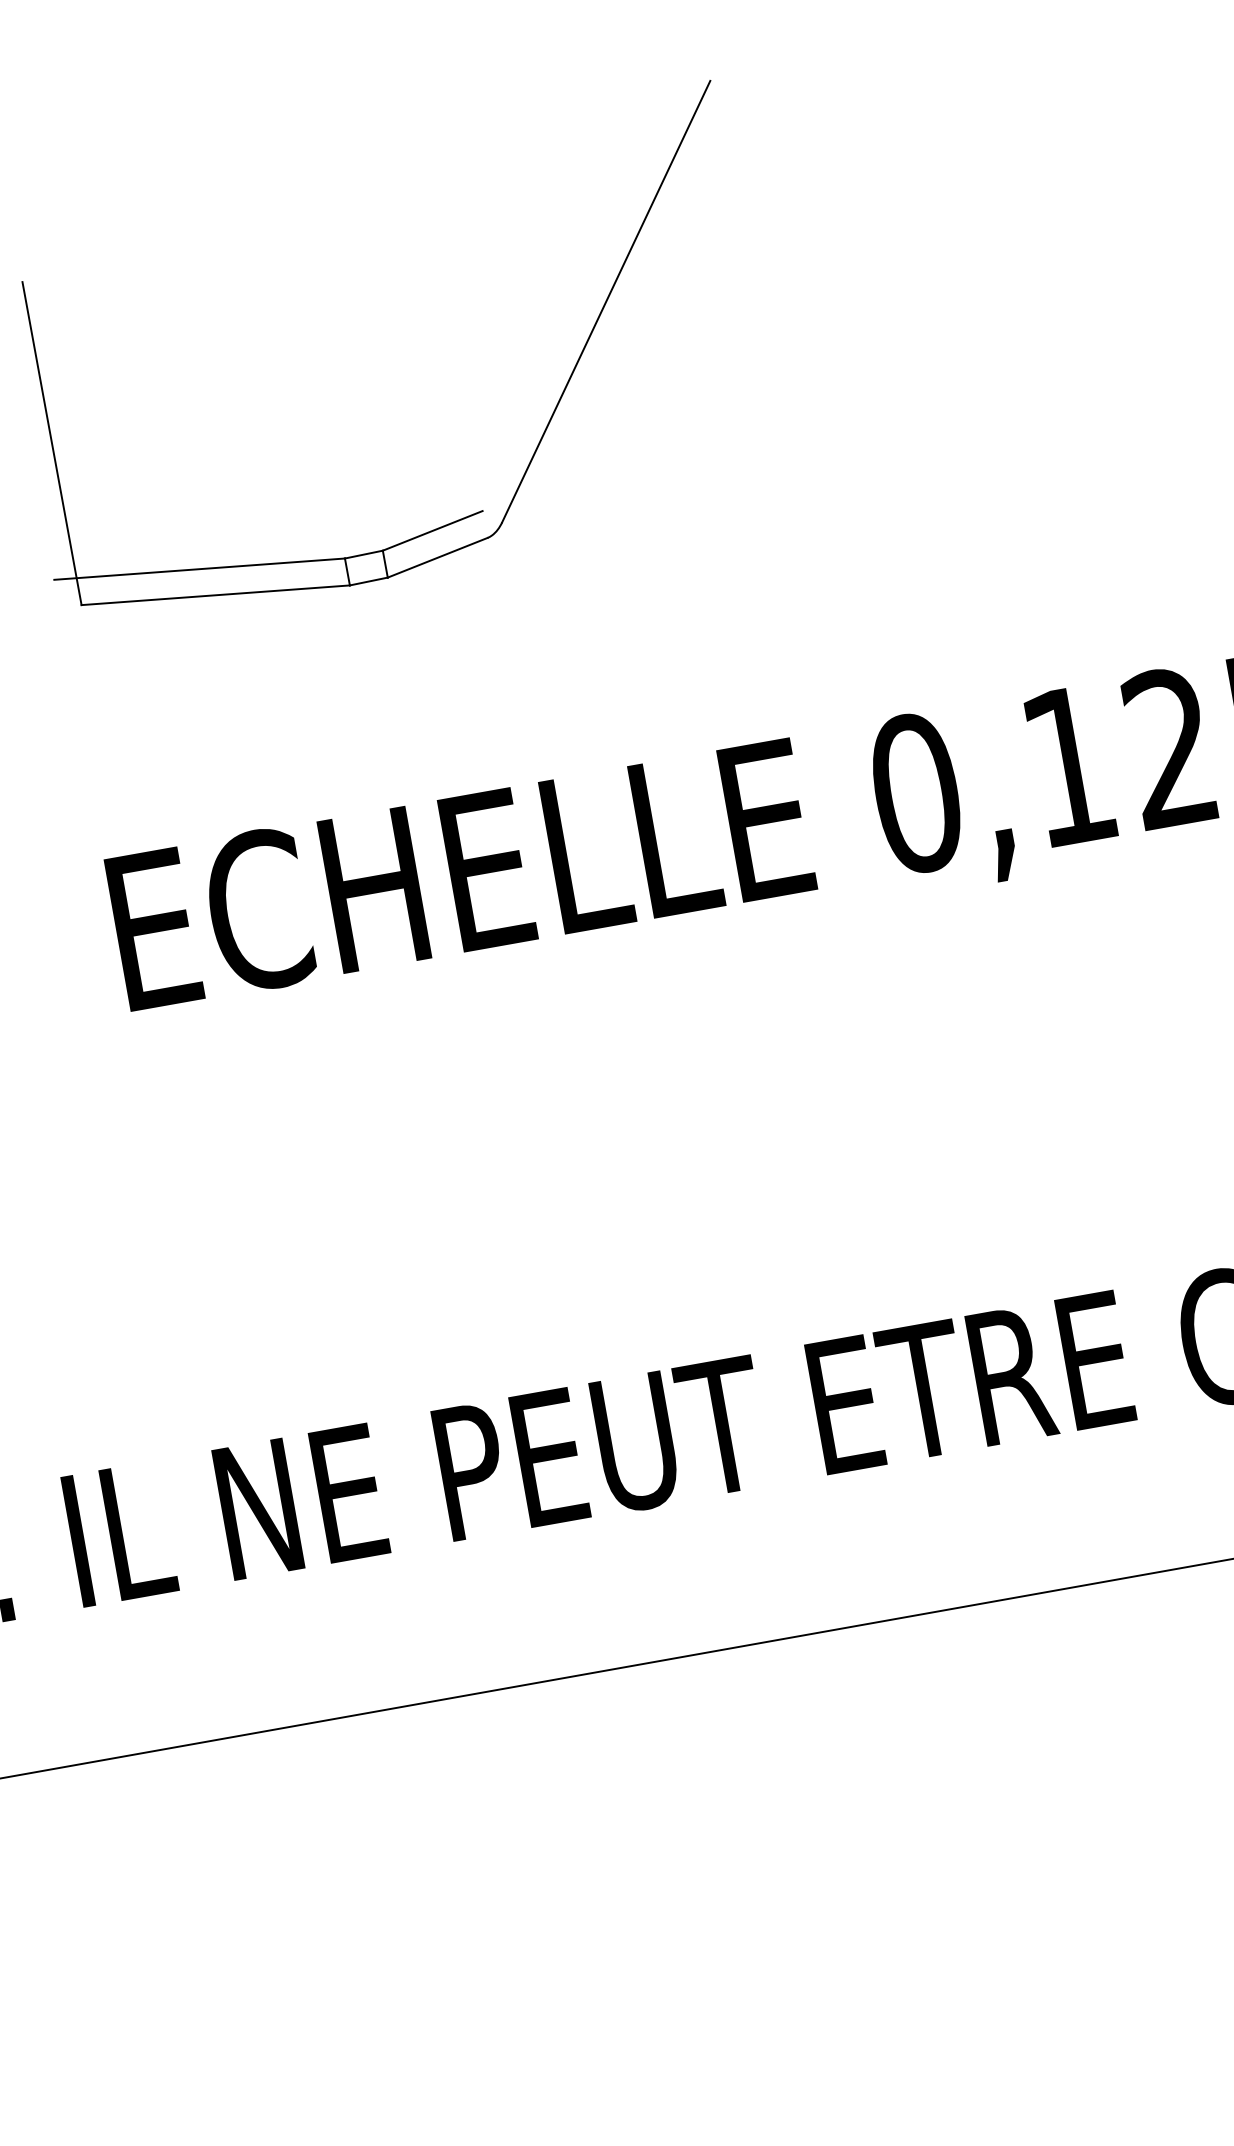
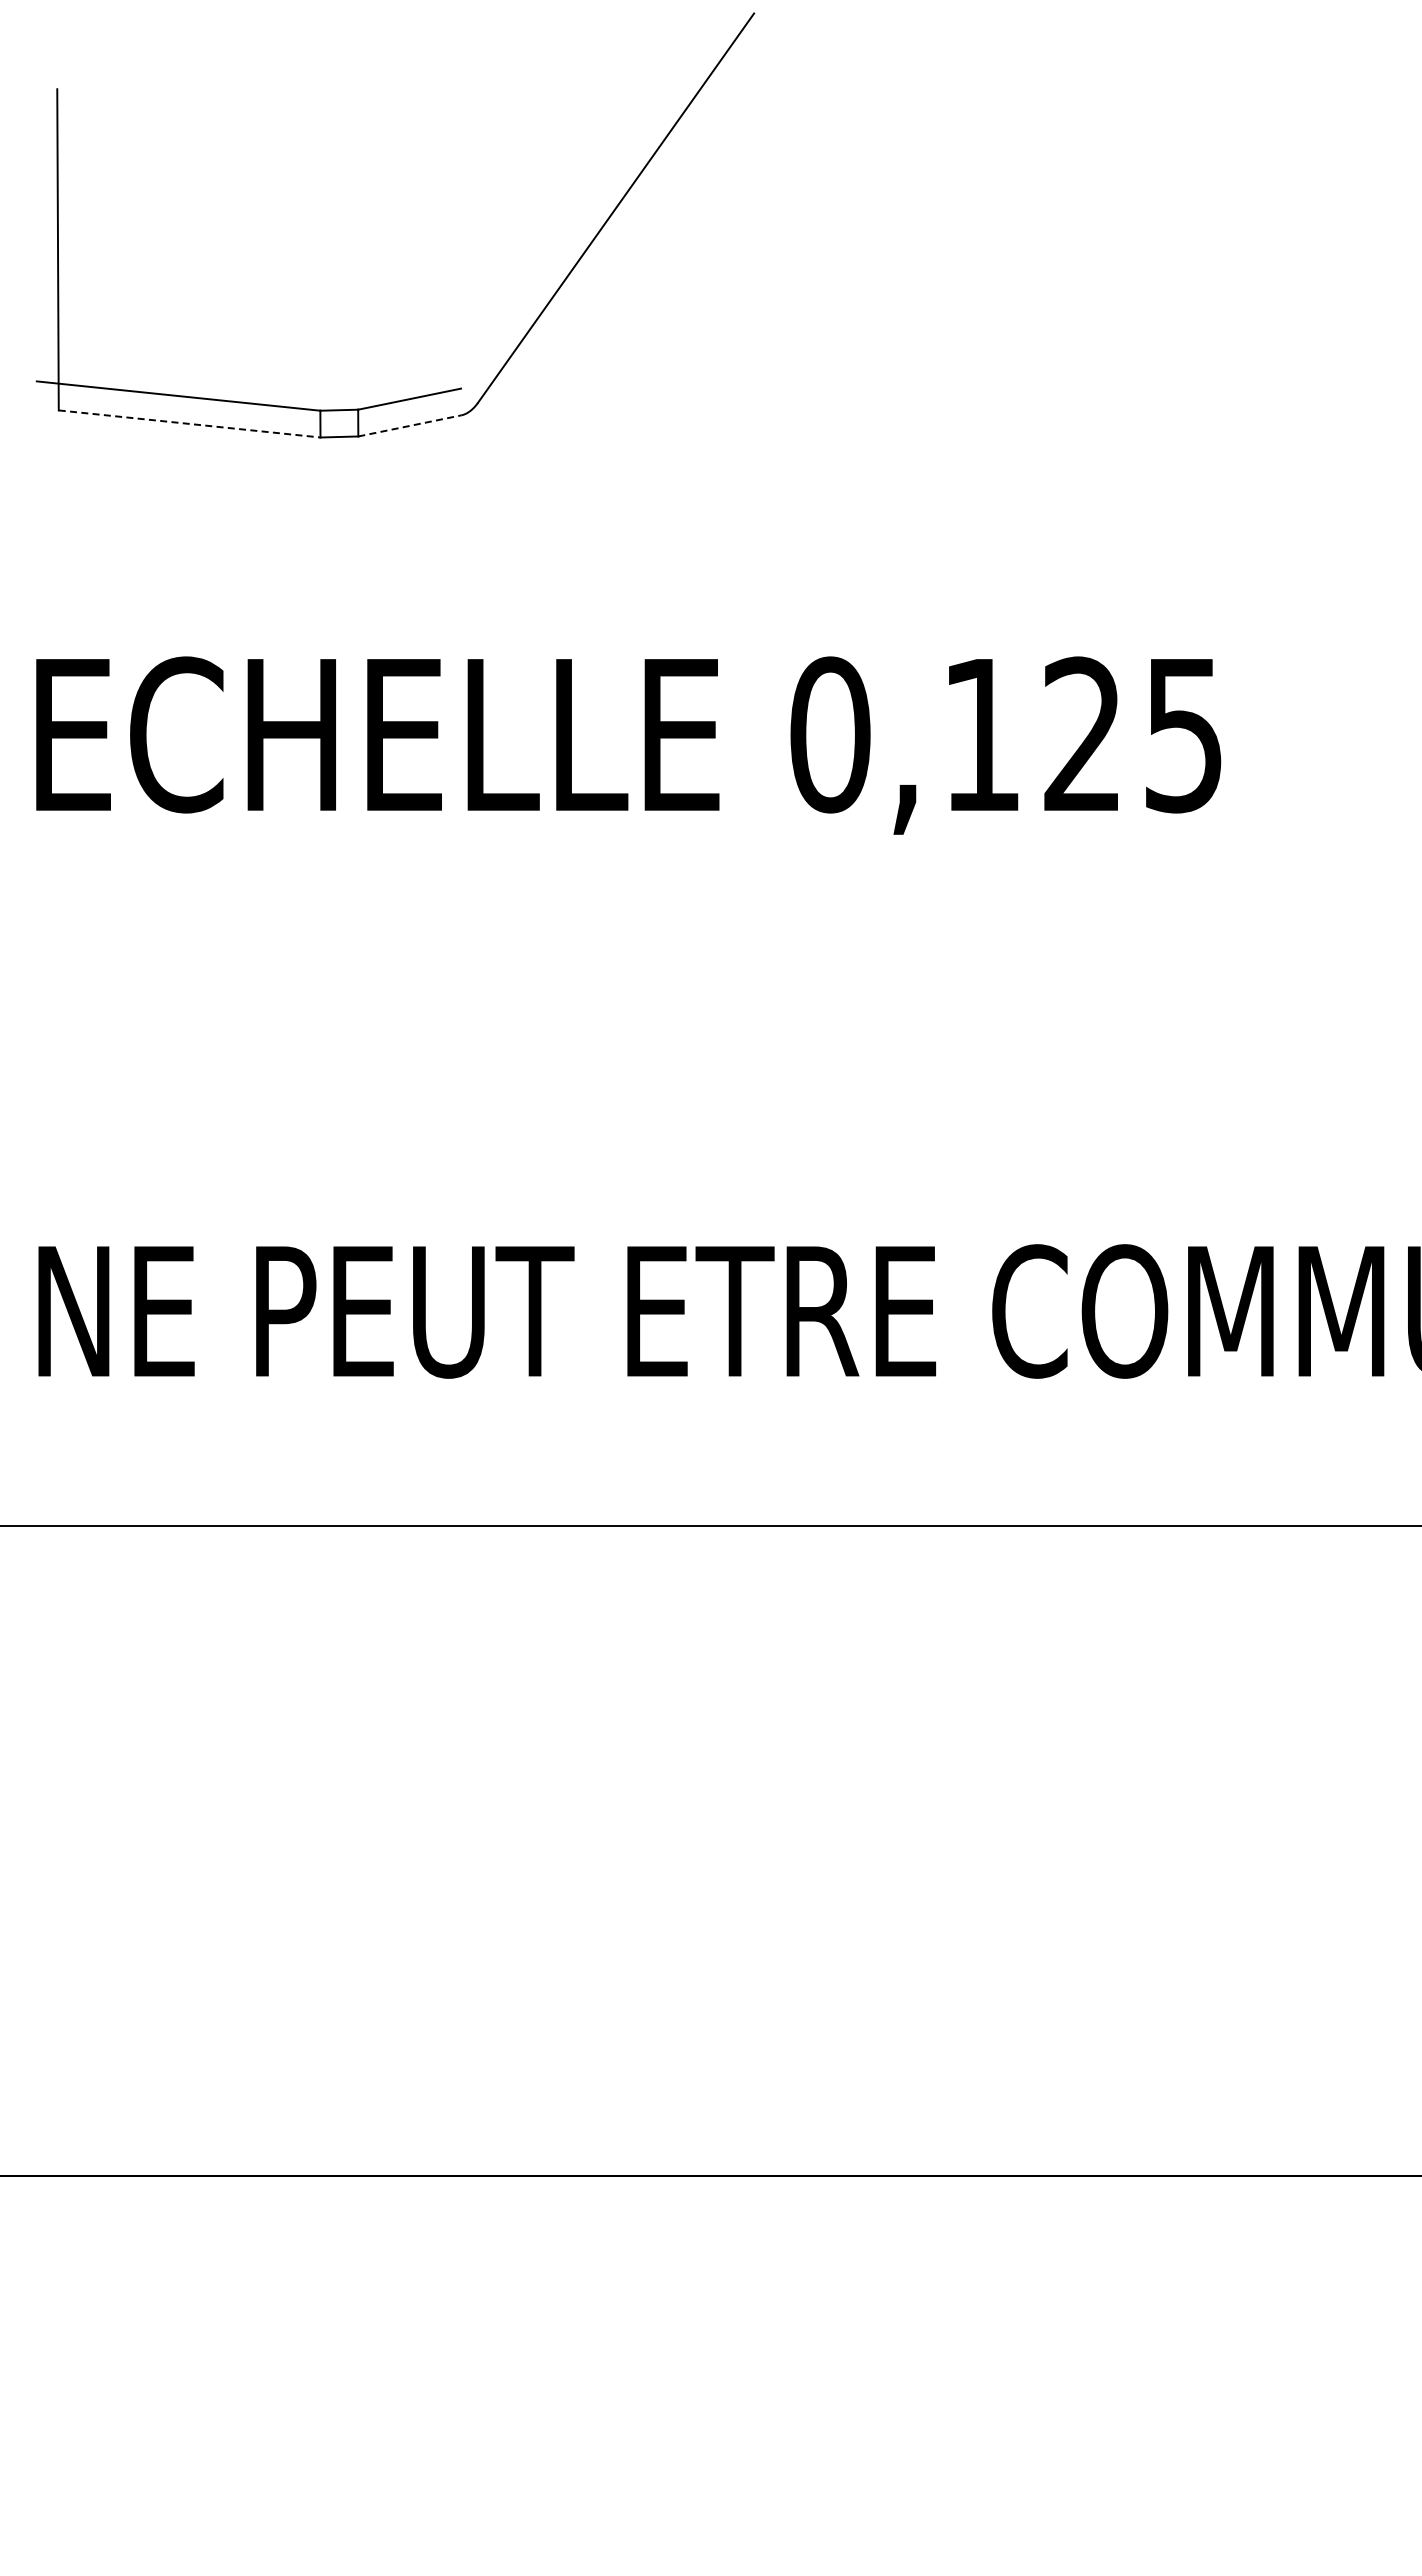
line: (438, 557) -> (410, 425), solid -> dashed
line: (215, 594) -> (189, 423), solid -> dashed

